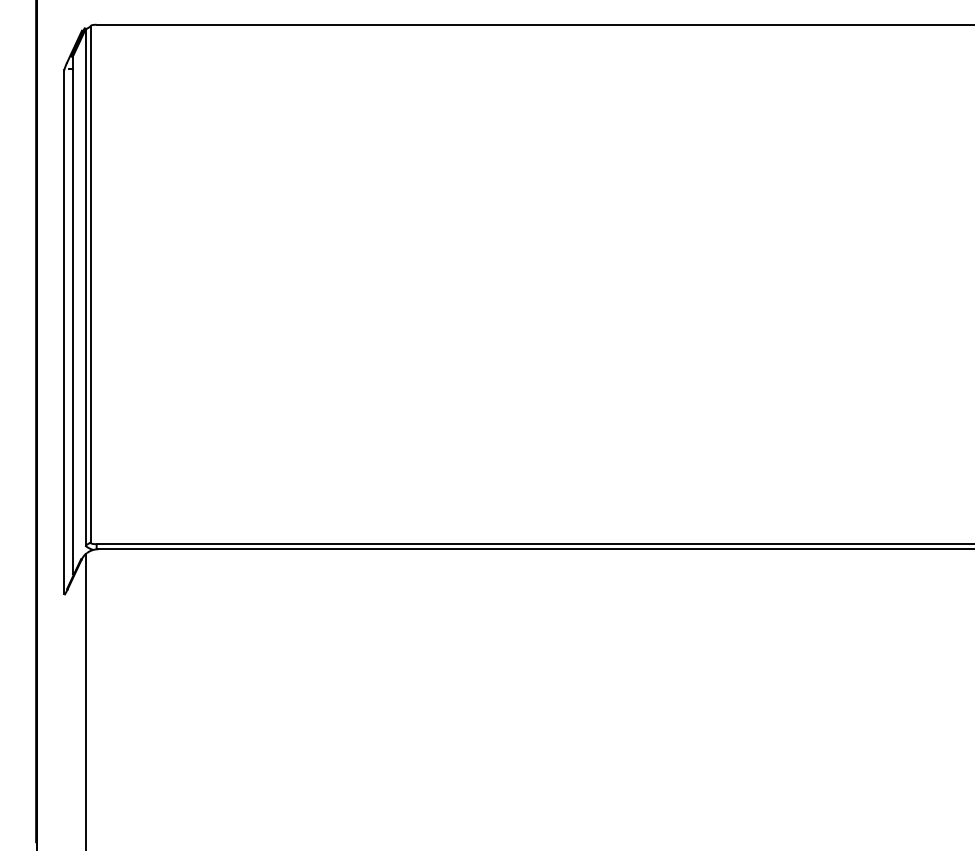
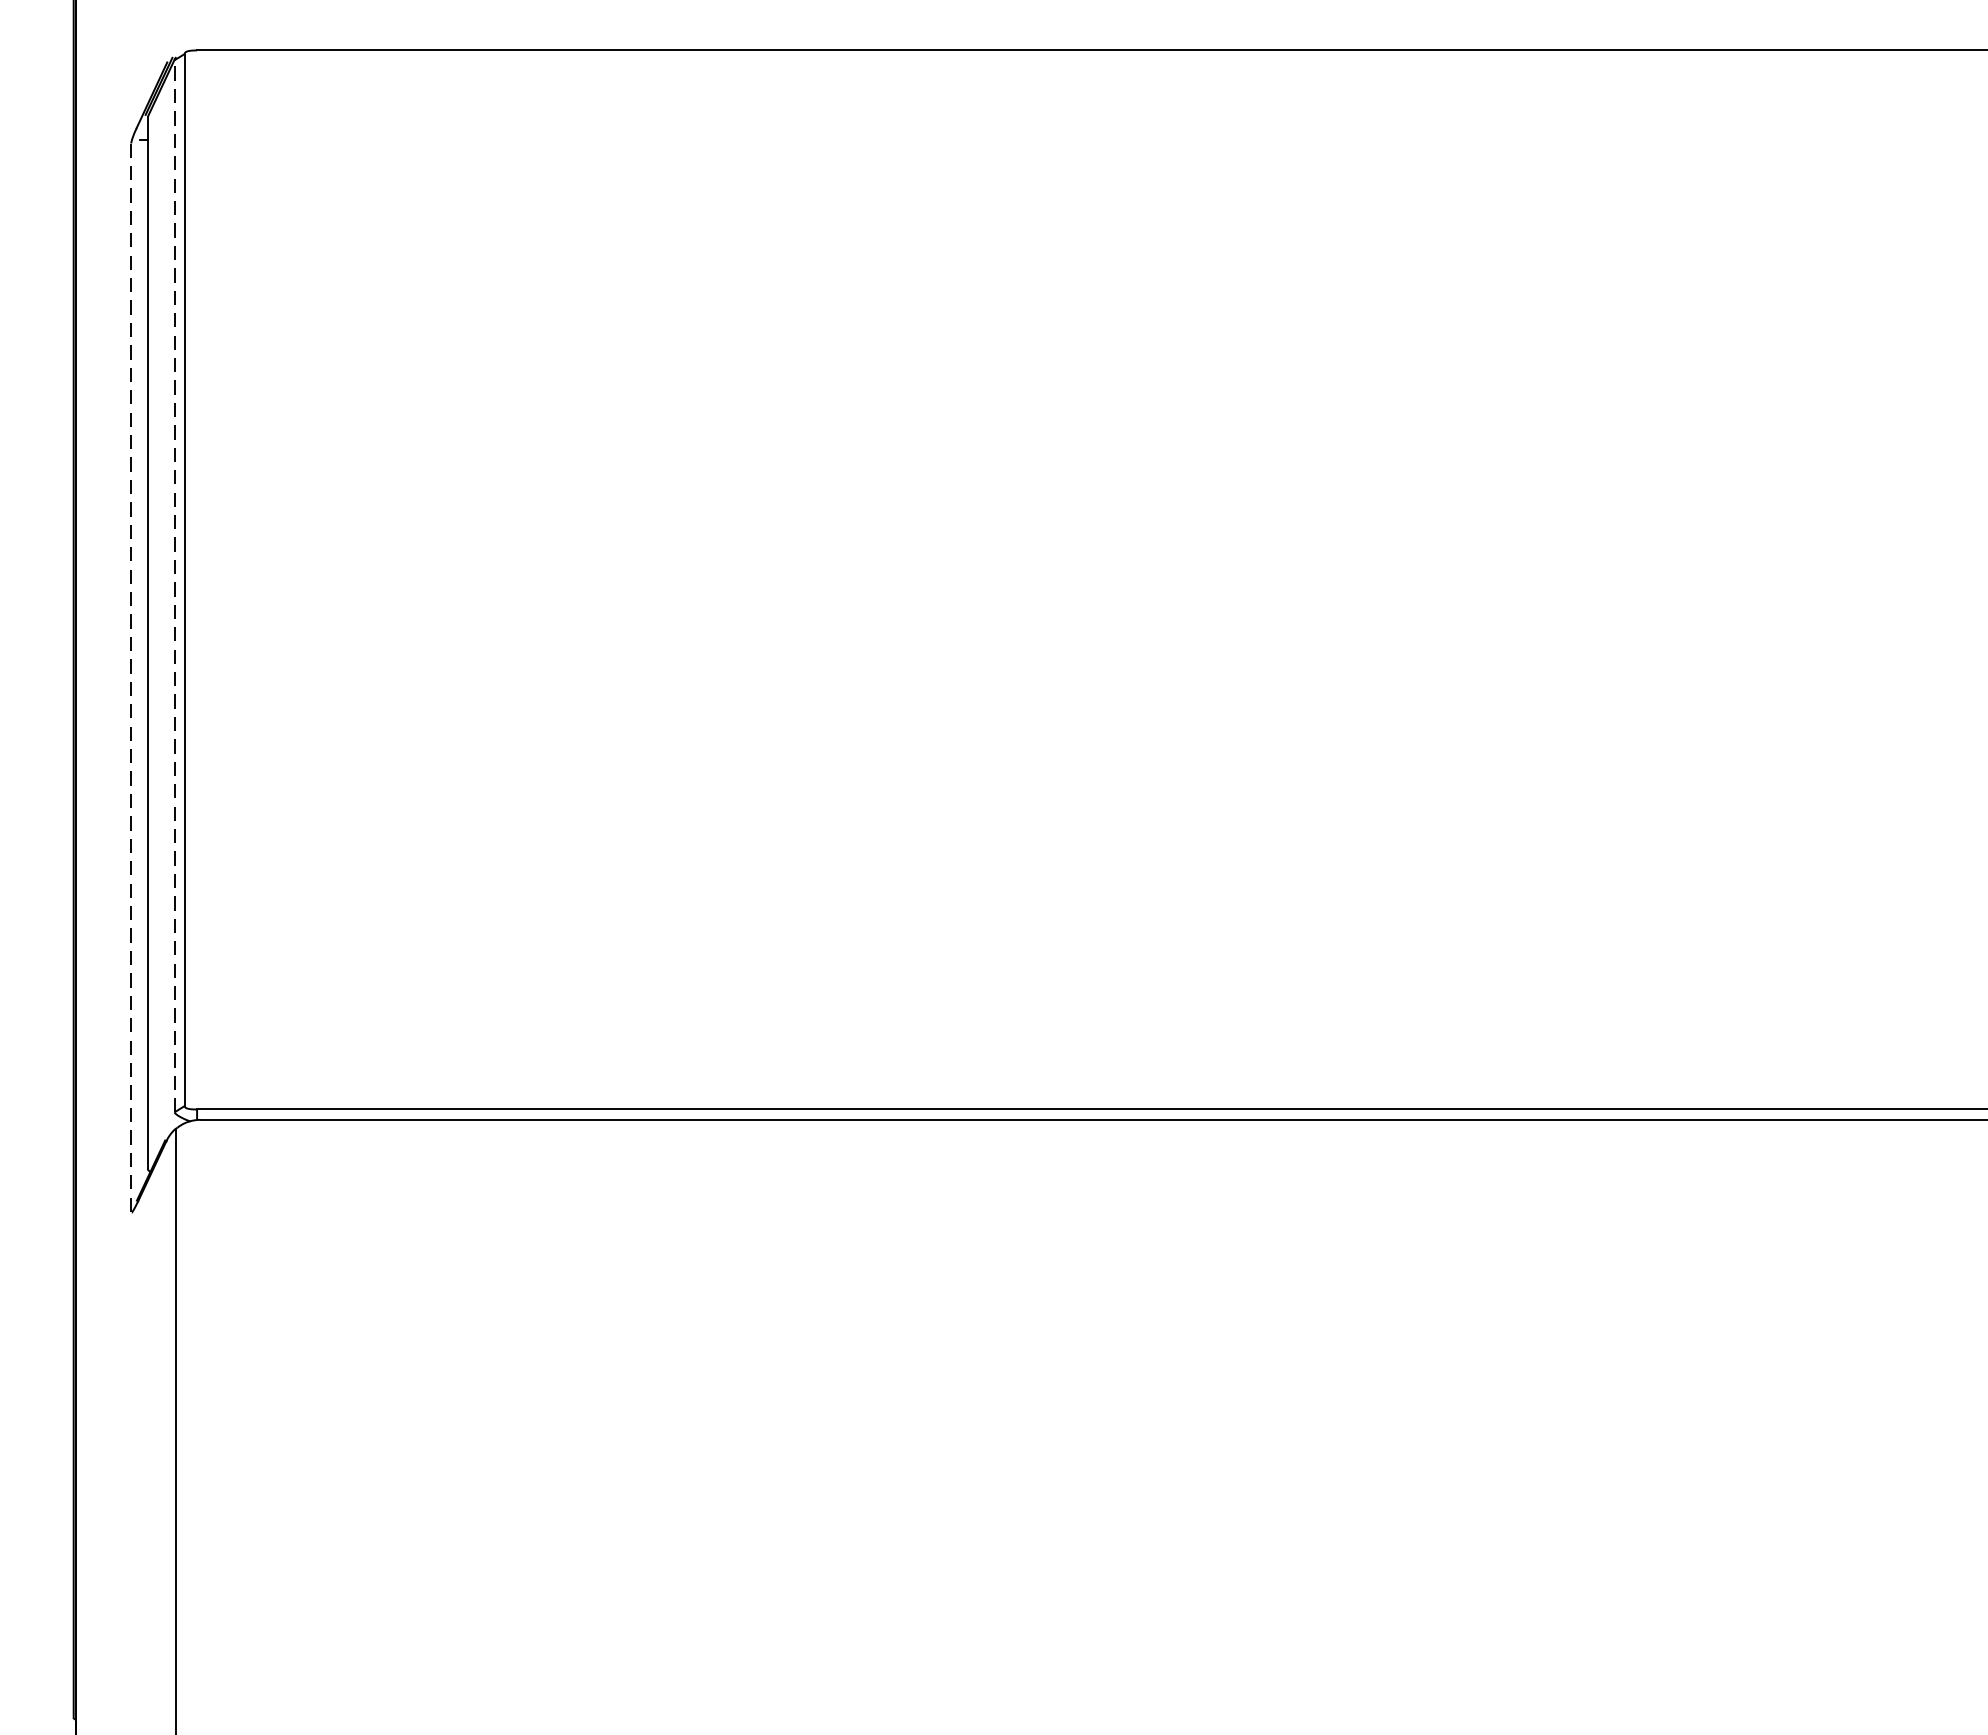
line: (85, 287) -> (174, 586), solid -> dashed
line: (64, 332) -> (131, 677), solid -> dashed

